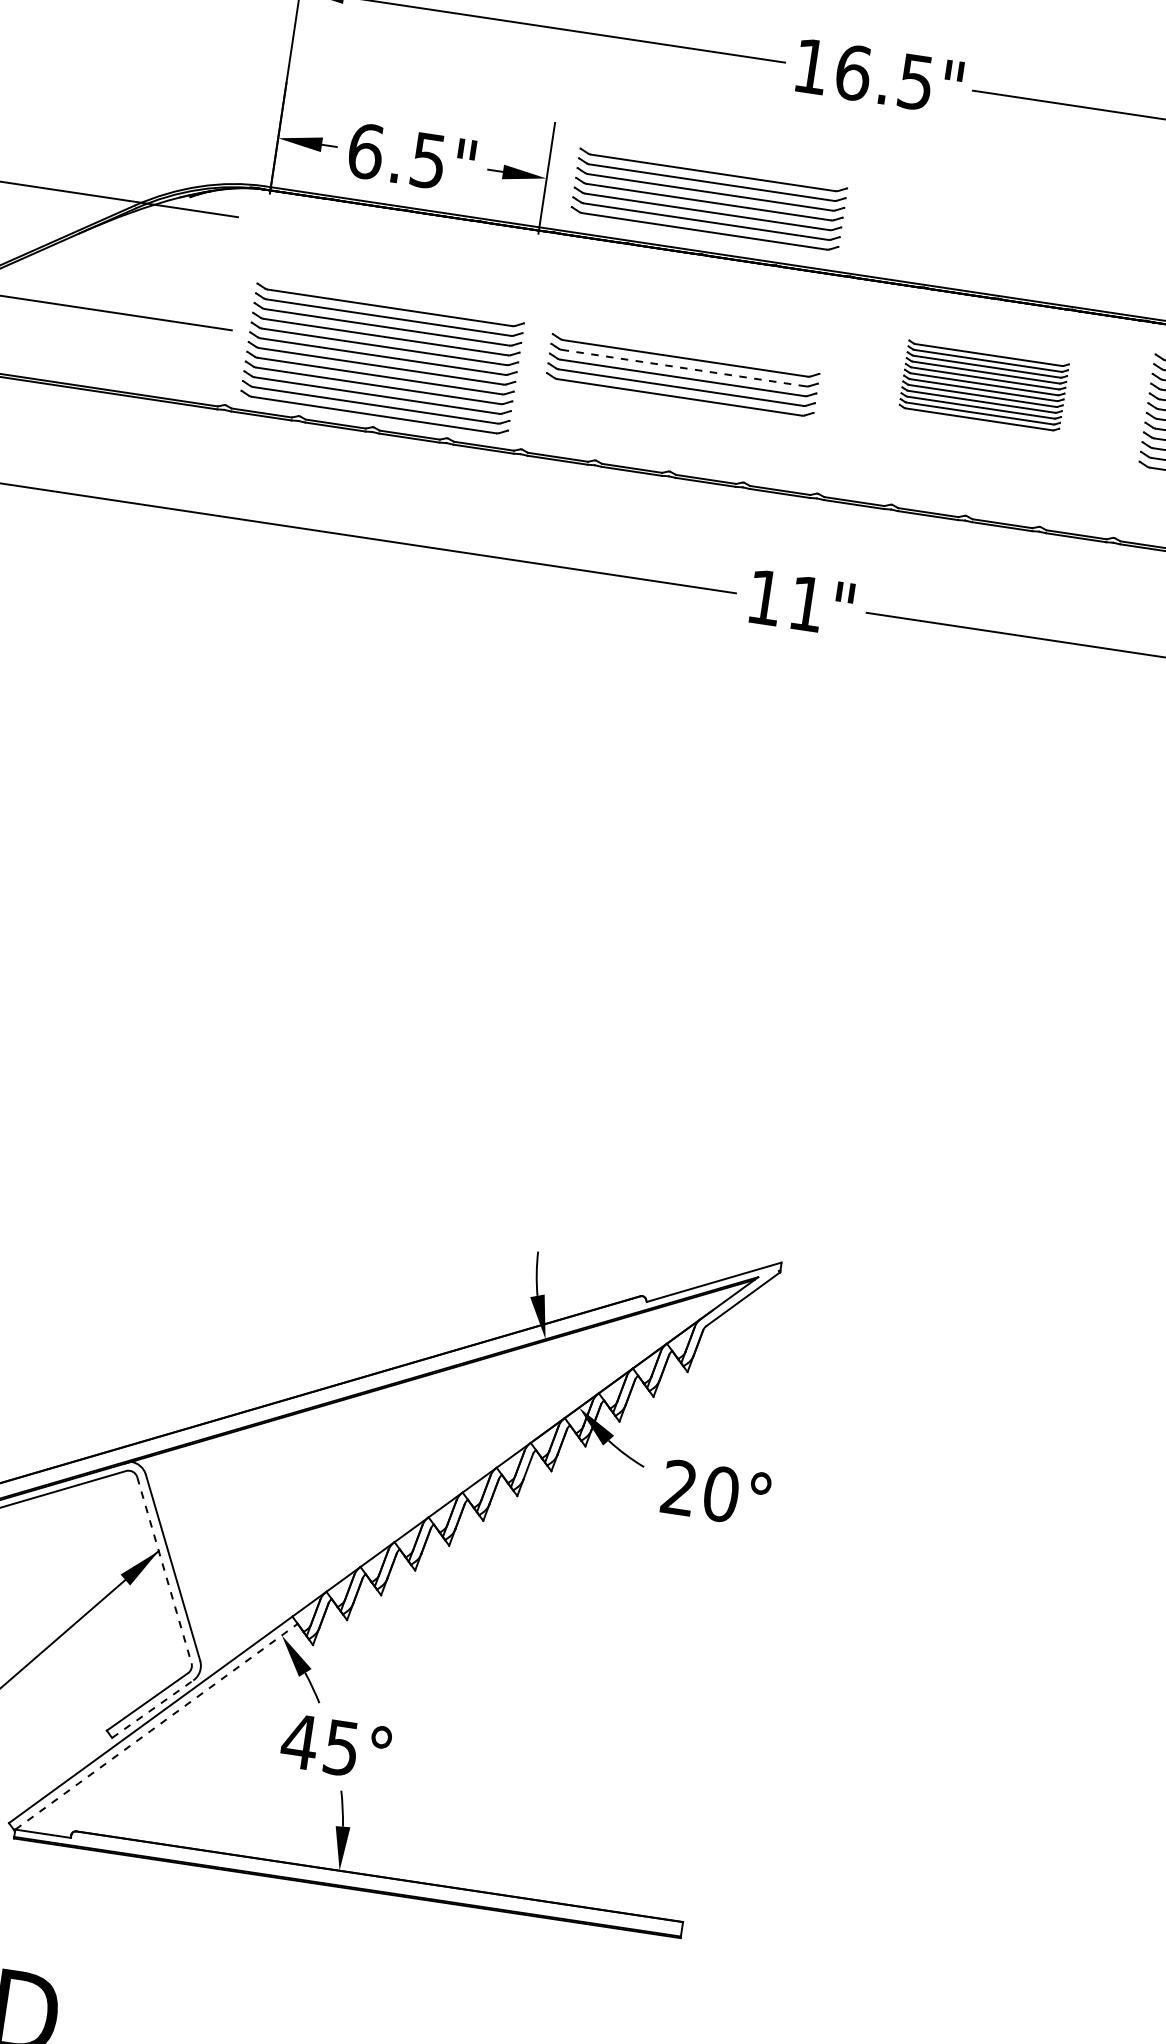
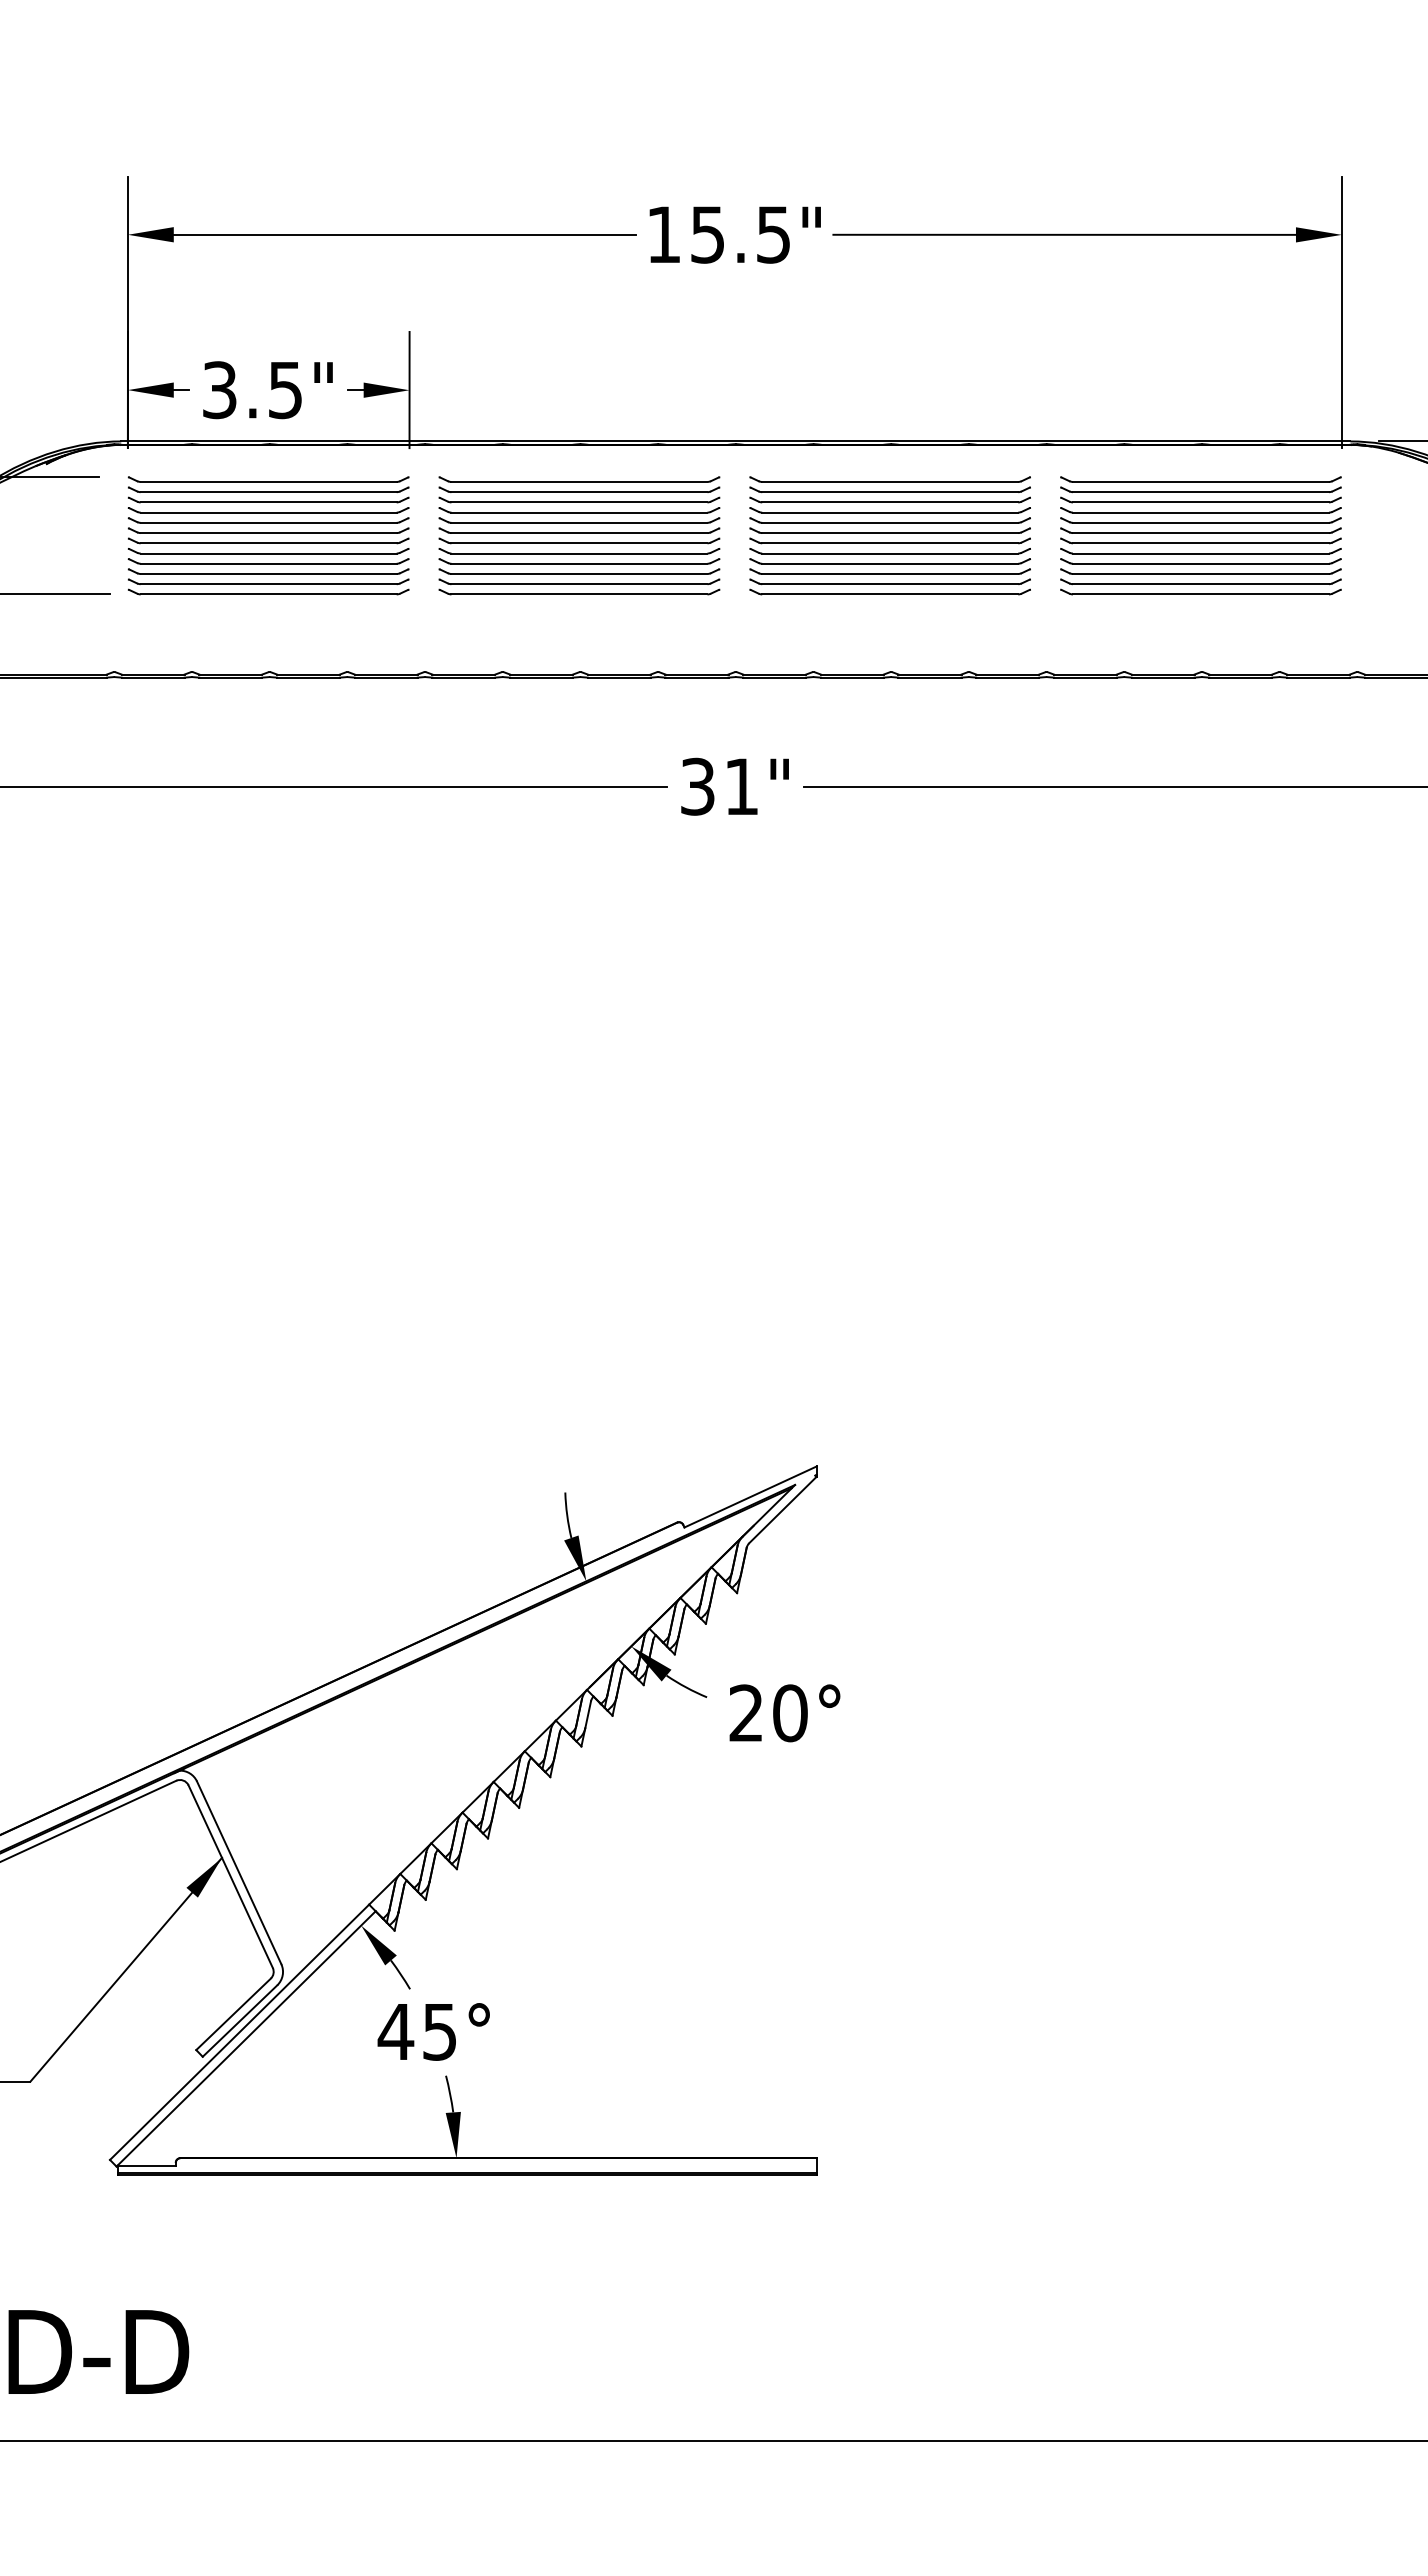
text: (853, 72) -> (708, 234), 16.5" -> 15.5"
text: (365, 151) -> (219, 390), 6.5" -> 3.5"
part: (709, 200) -> (579, 510), moved
part: (382, 358) -> (268, 535), moved
line: (684, 367) -> (579, 563), dashed -> solid
part: (983, 385) -> (889, 535), size x1.67
text: (764, 597) -> (697, 786), 11" -> 31"
line: (164, 1570) -> (230, 1876), dashed -> solid
line: (153, 1709) -> (240, 2021), dashed -> solid
line: (156, 1726) -> (246, 2038), dashed -> solid

